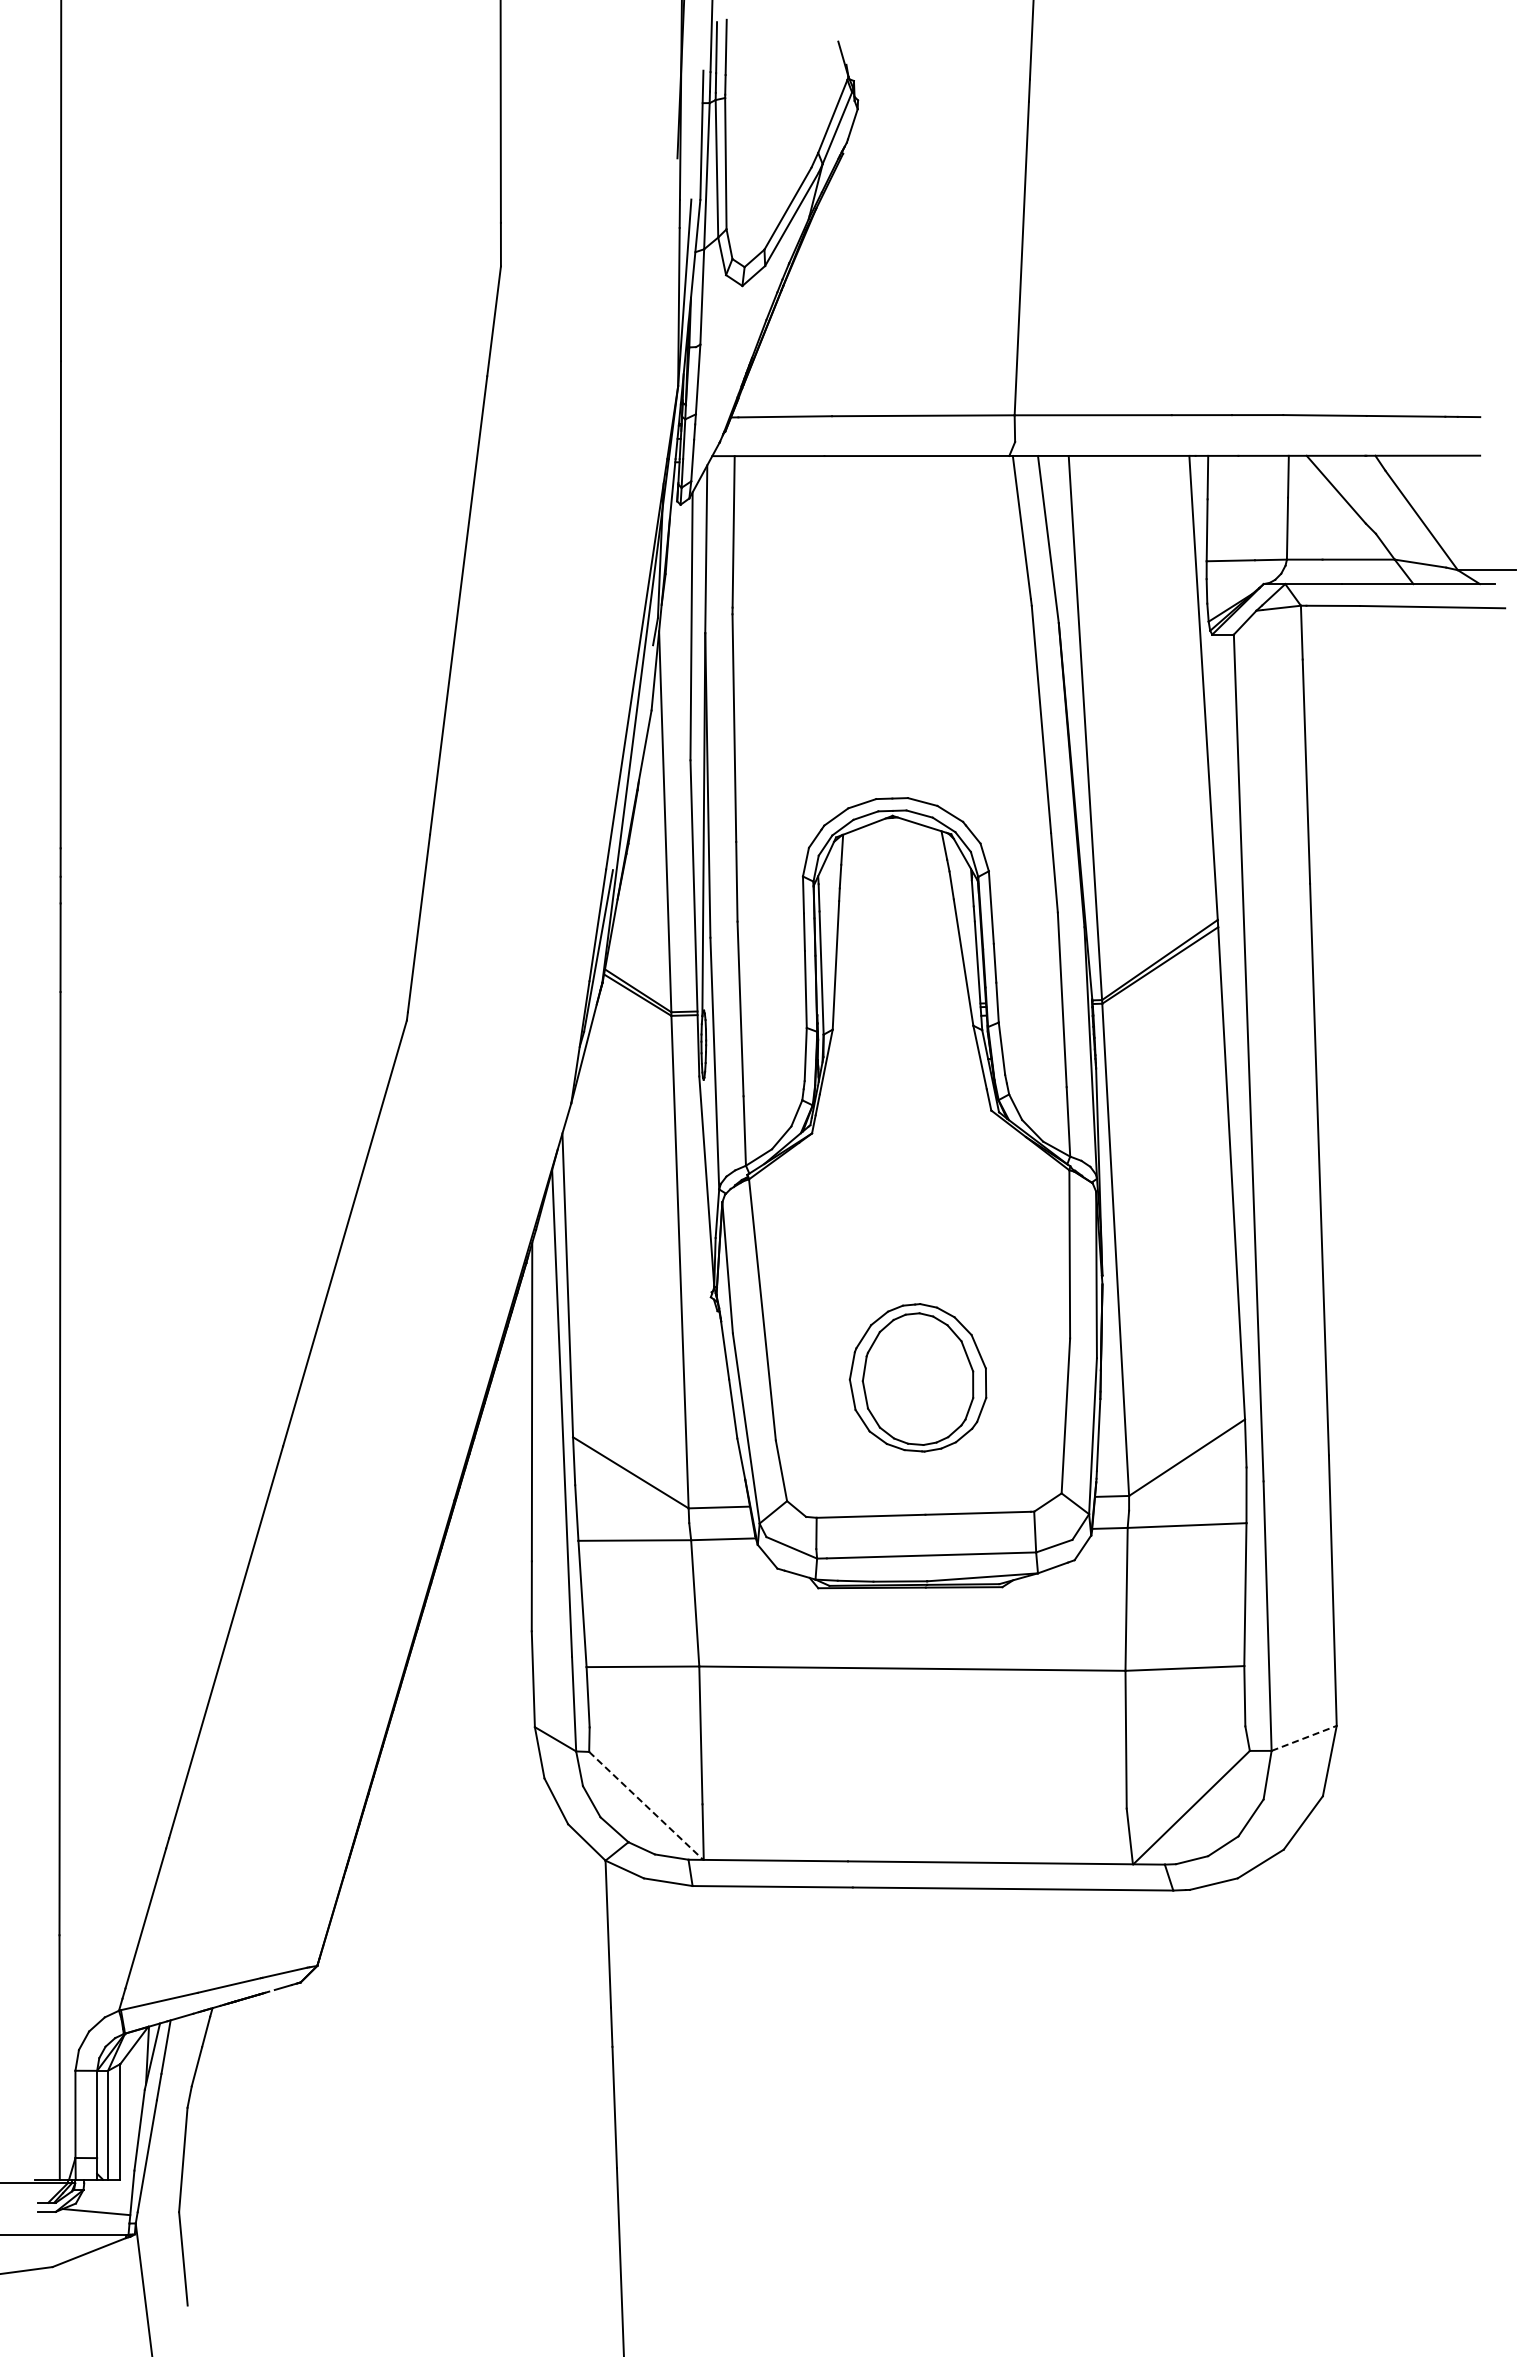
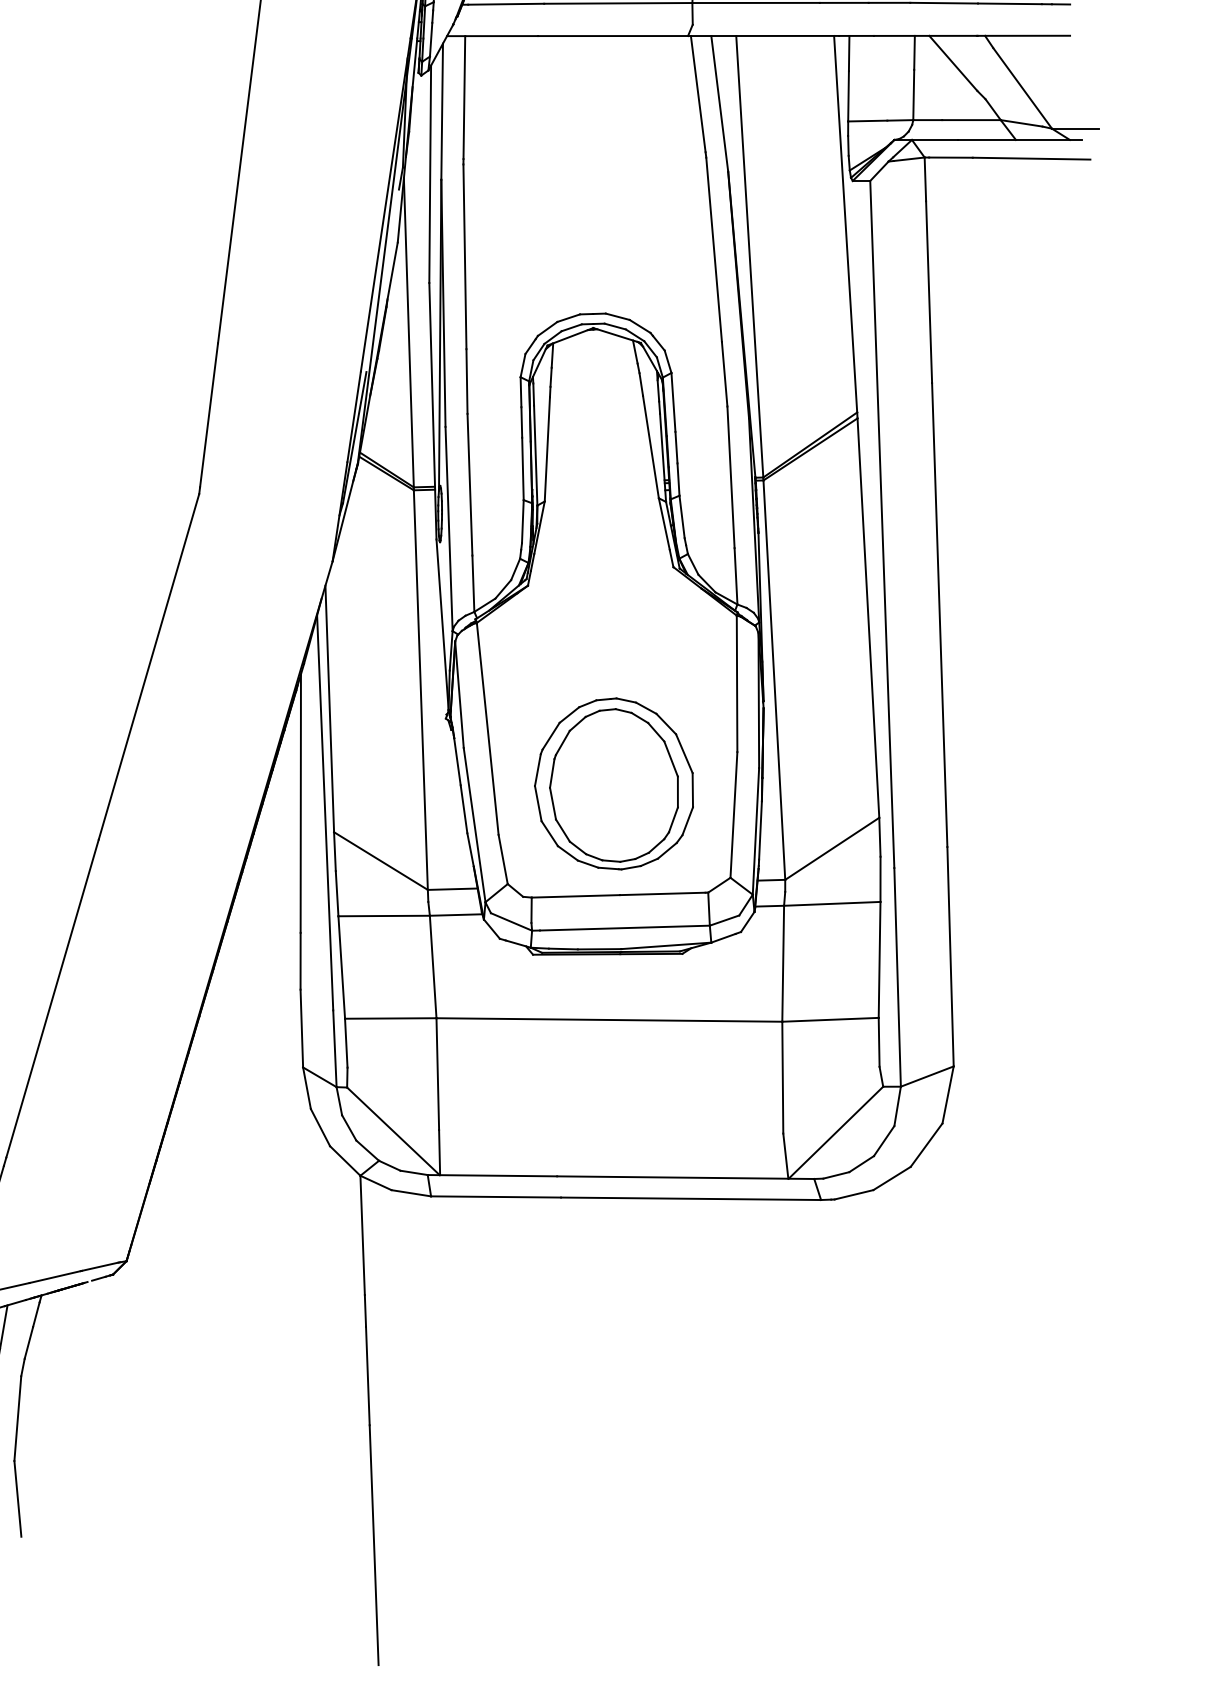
part: (917, 1377) -> (613, 783), size x1.43
line: (1304, 1738) -> (927, 1076), dashed -> solid
line: (646, 1805) -> (393, 1131), dashed -> solid

